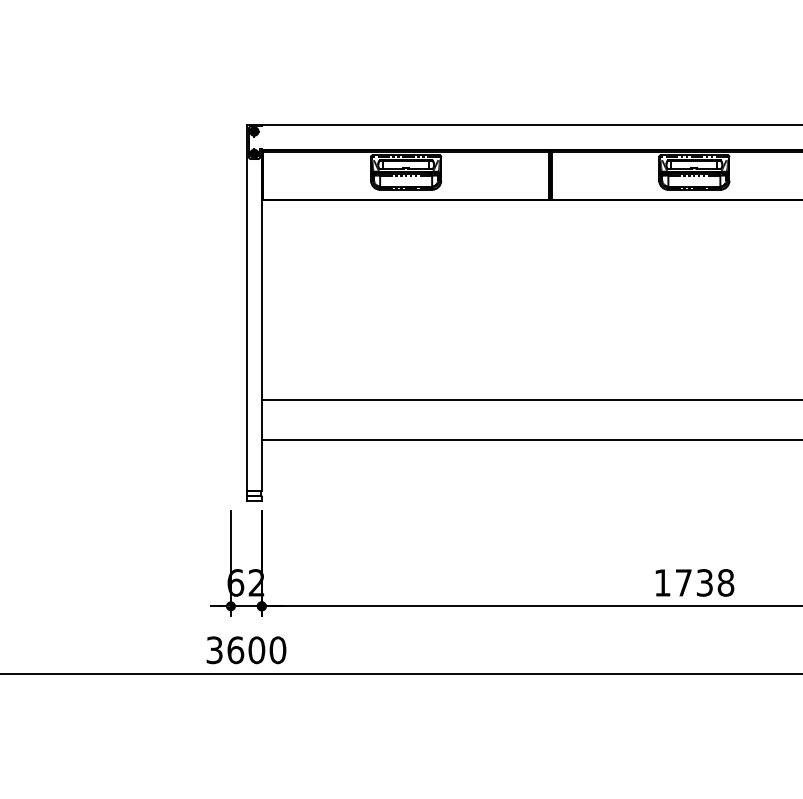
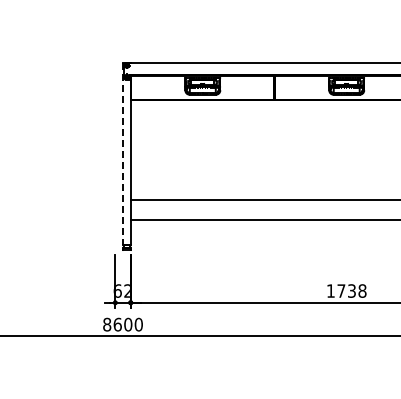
line: (247, 309) -> (123, 154), solid -> dashed
text: (215, 649) -> (107, 324), 3600 -> 8600

